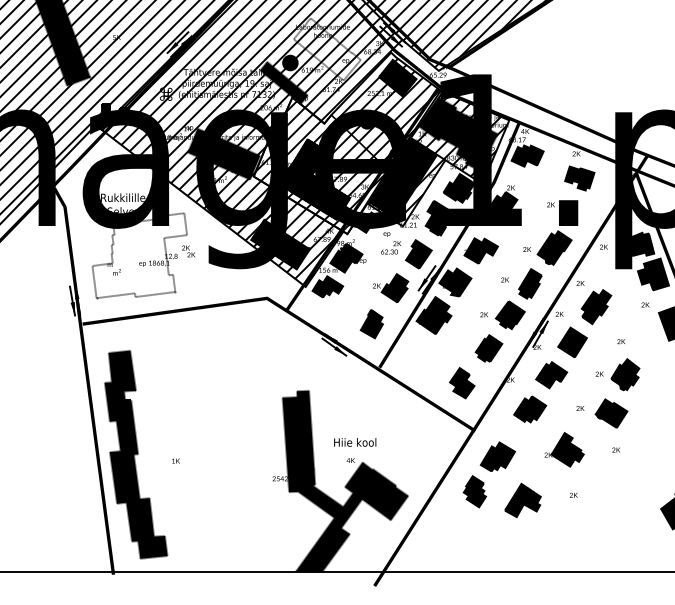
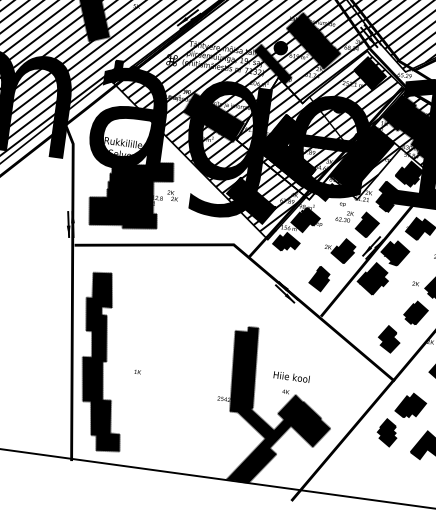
fill: (326, 49) -> (312, 40), added
fill: (139, 255) -> (130, 193), added

